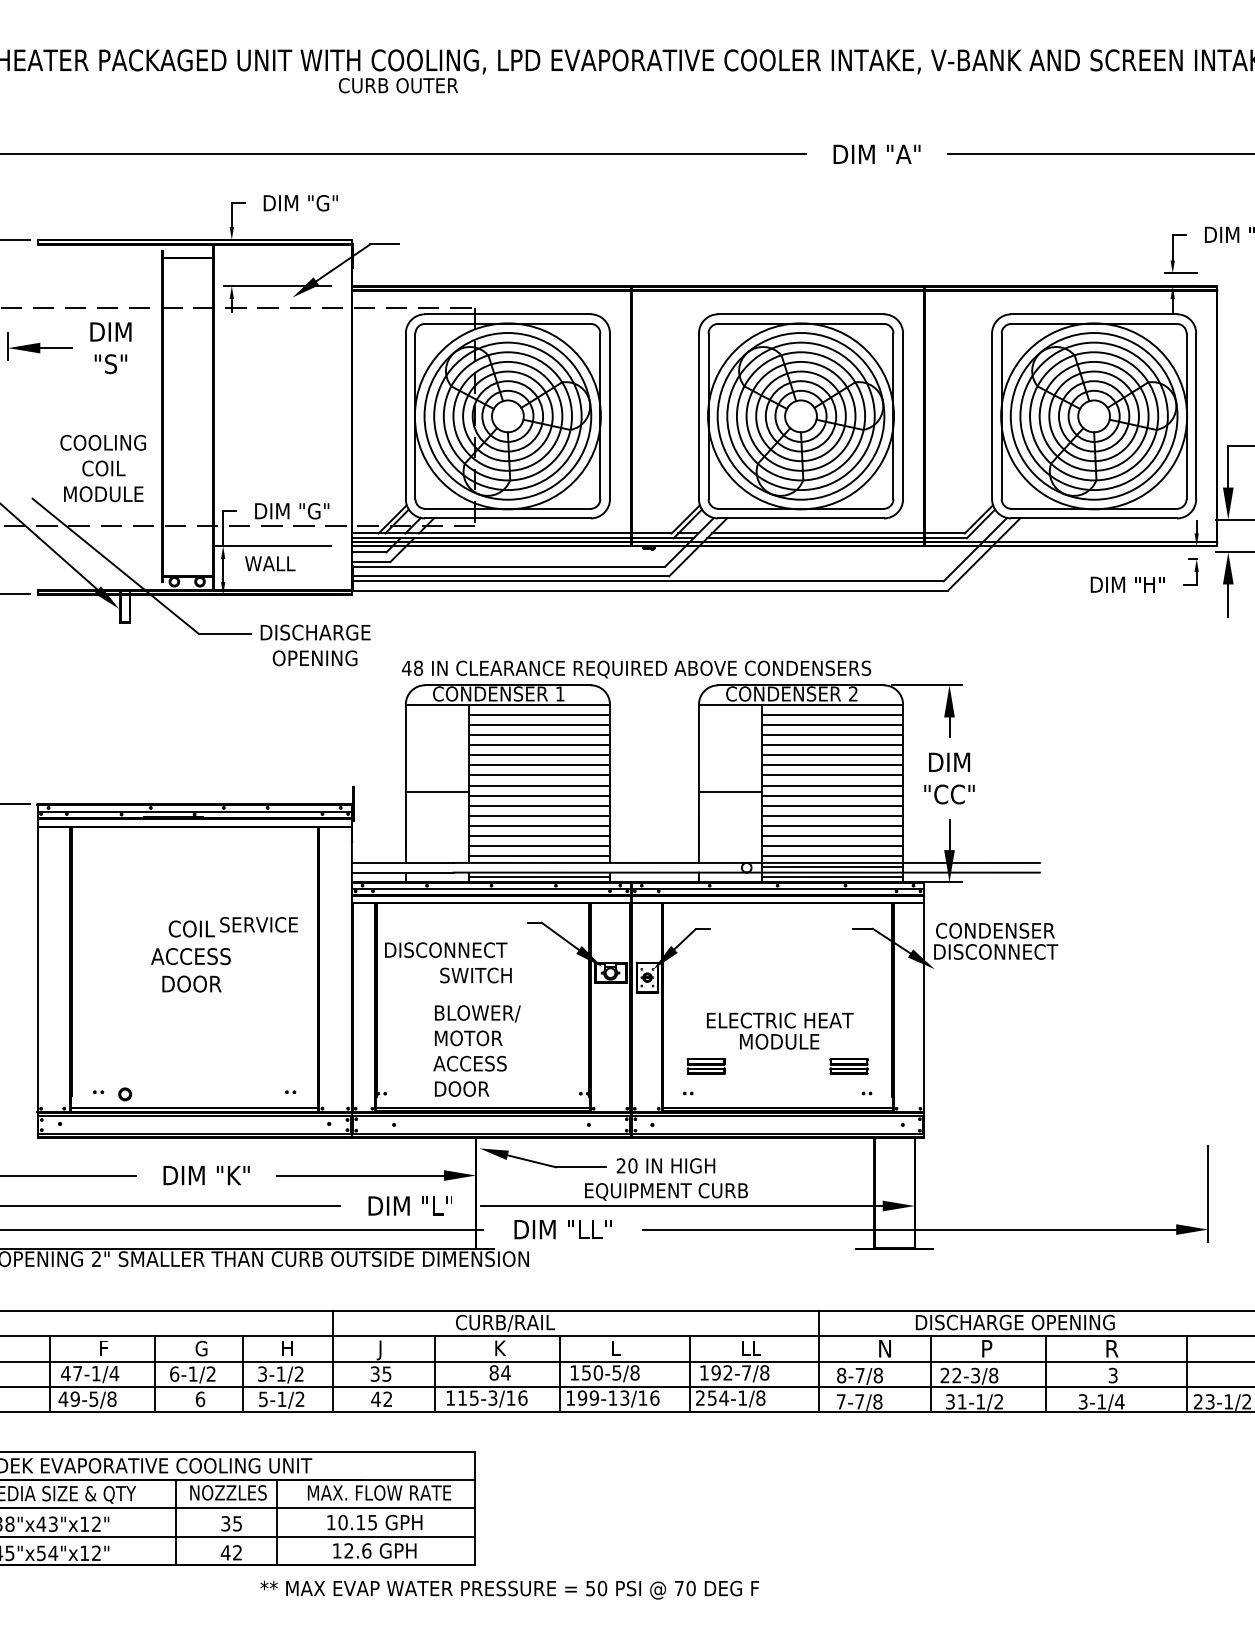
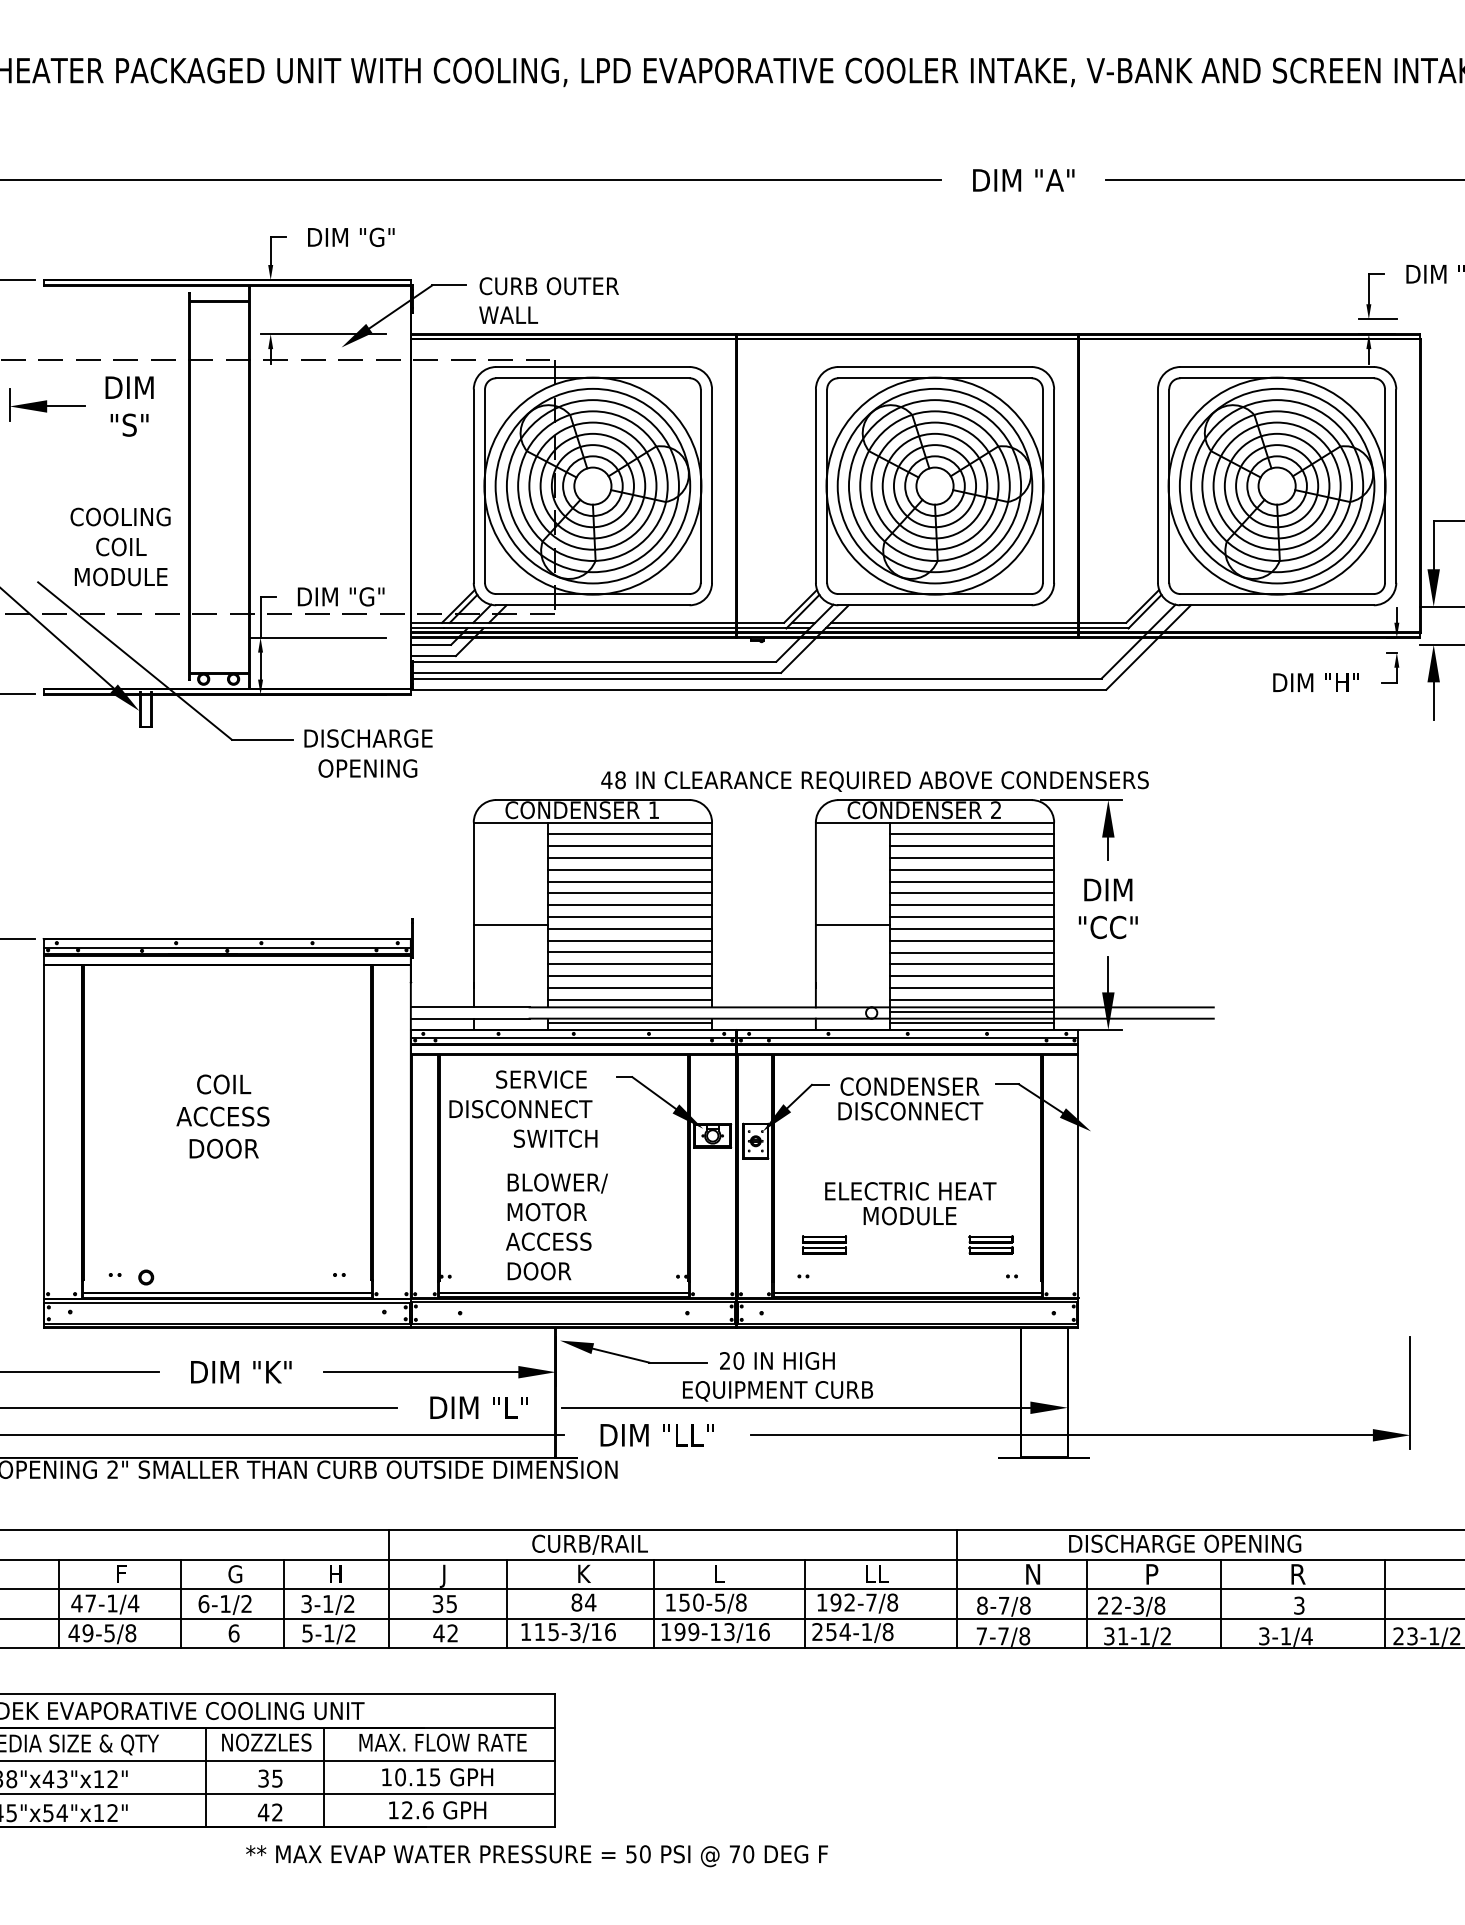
text: (397, 85) -> (548, 286), moved
text: (270, 563) -> (508, 314), moved
text: (636, 669) -> (874, 781), moved
text: (259, 924) -> (541, 1079), moved
text: (995, 941) -> (910, 1098), moved
text: (510, 1590) -> (537, 1856), moved

